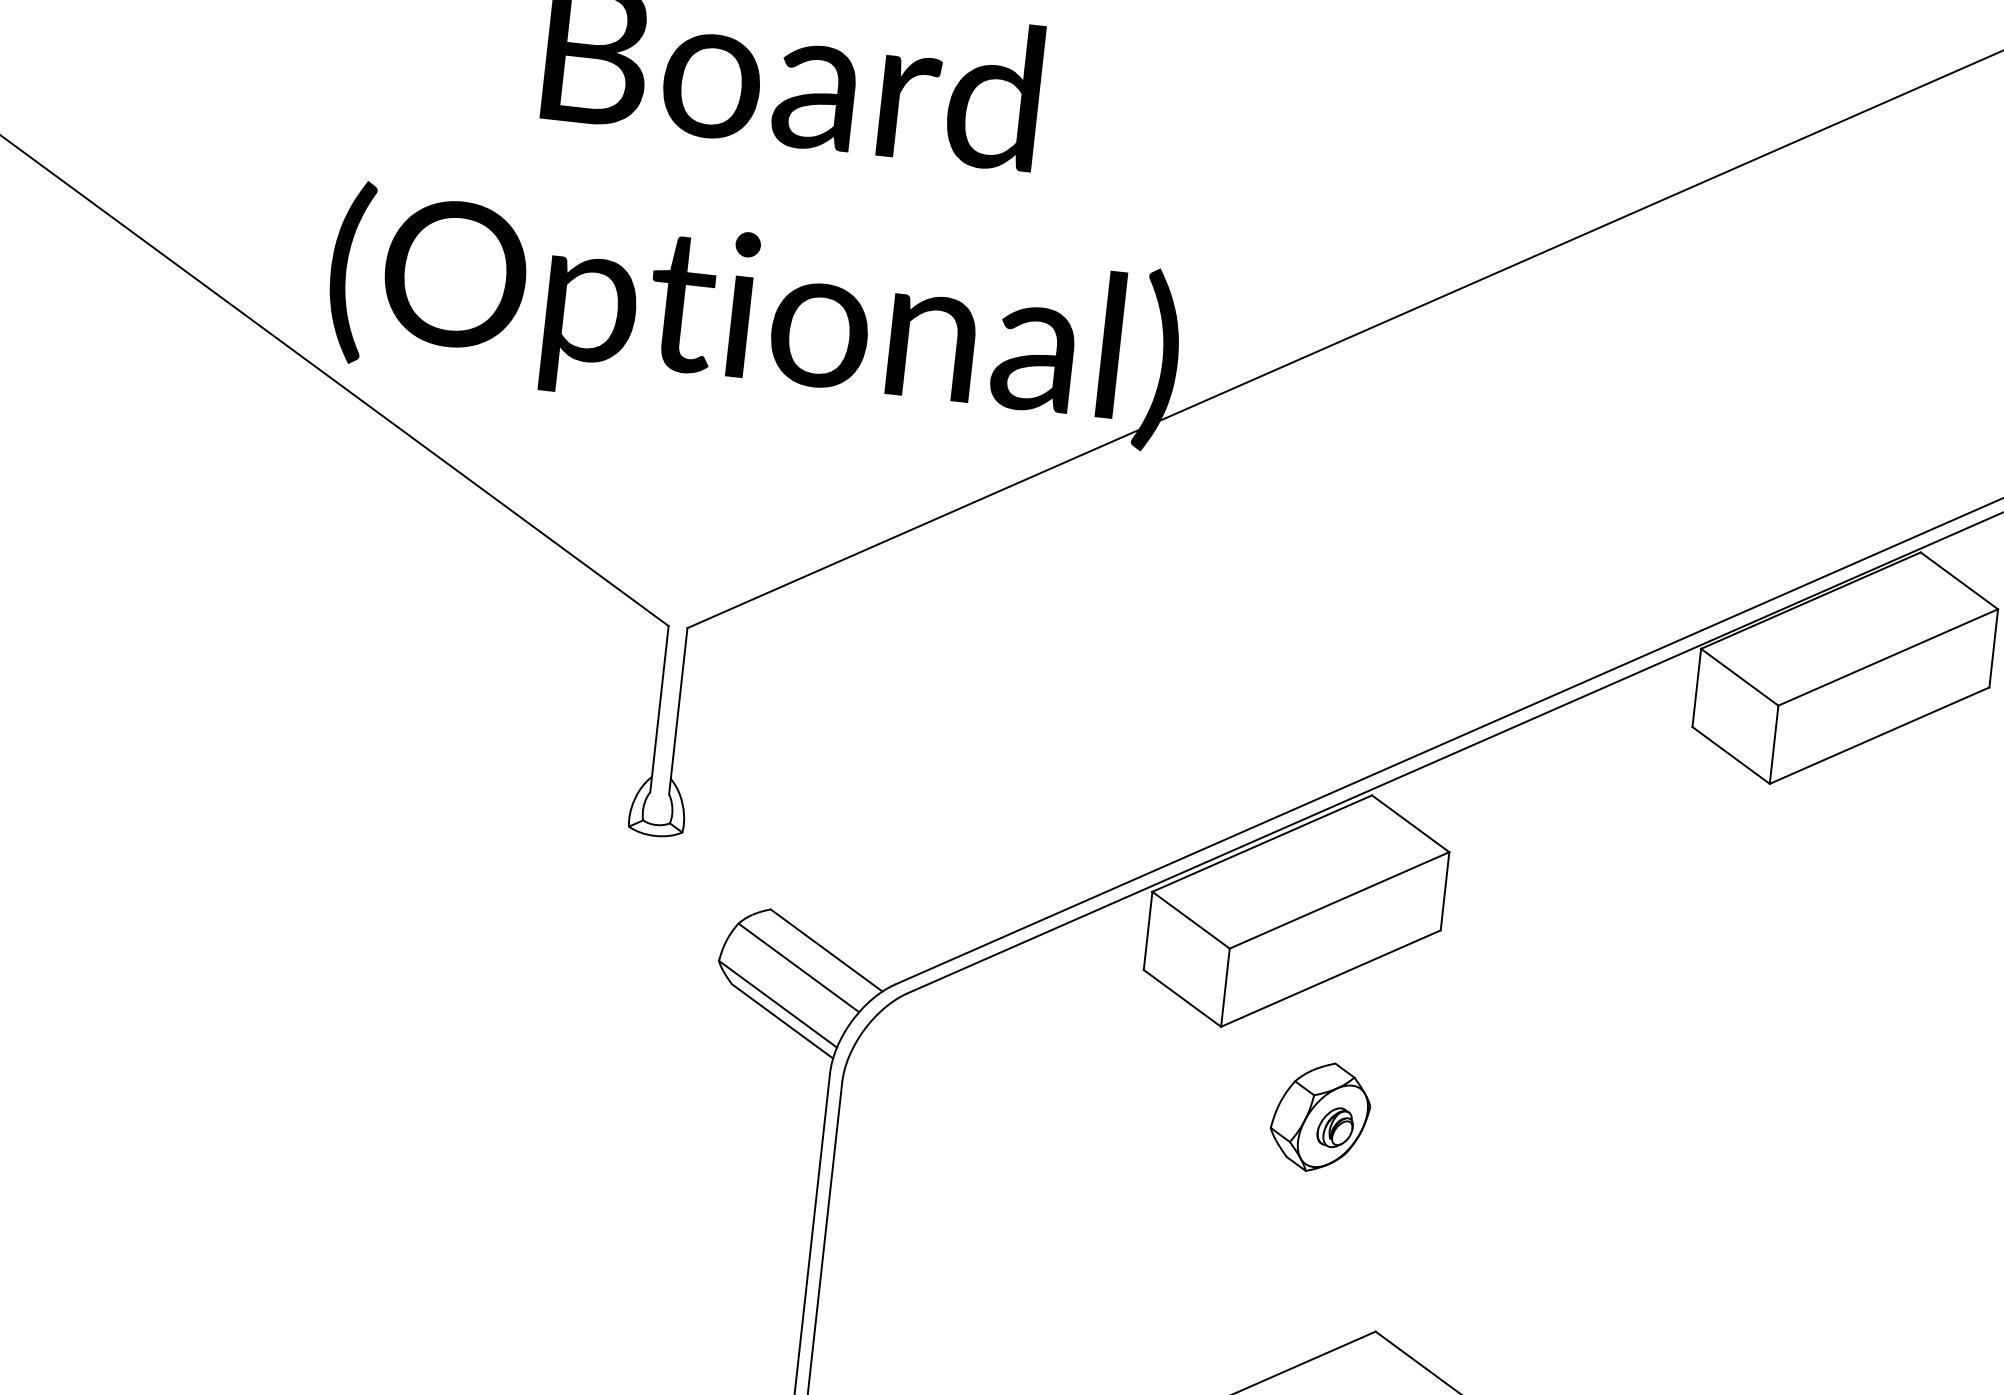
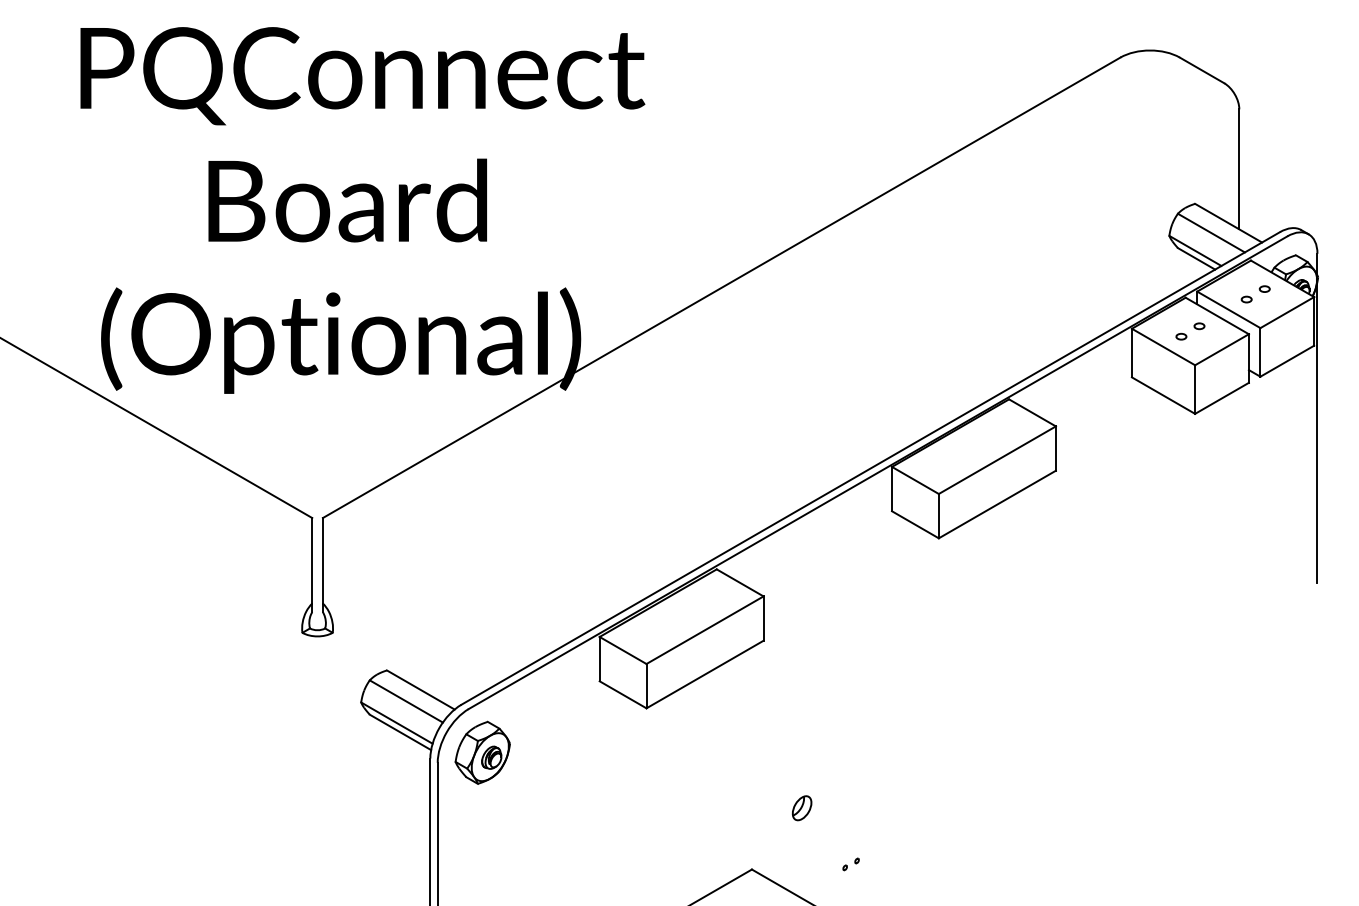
part: (1320, 1116) -> (482, 752), moved
part: (1474, 1233) -> (801, 808), added
part: (1550, 1341) -> (850, 864), added

